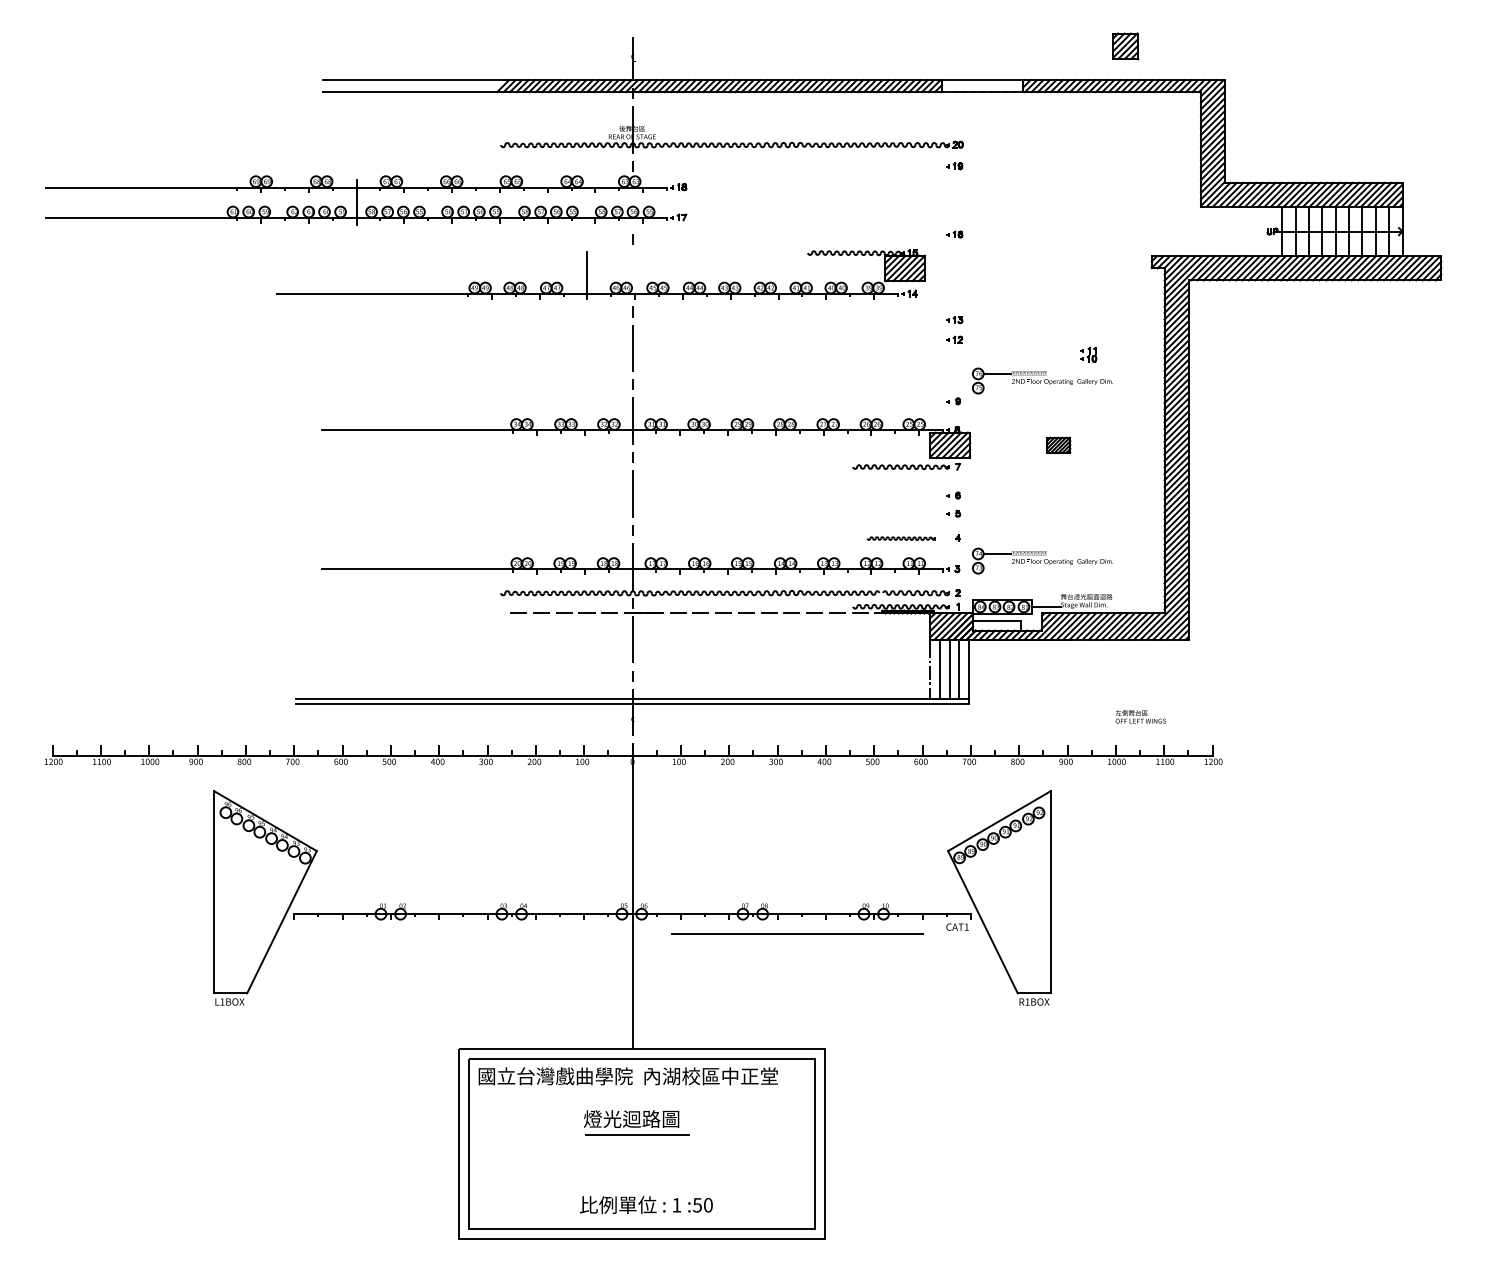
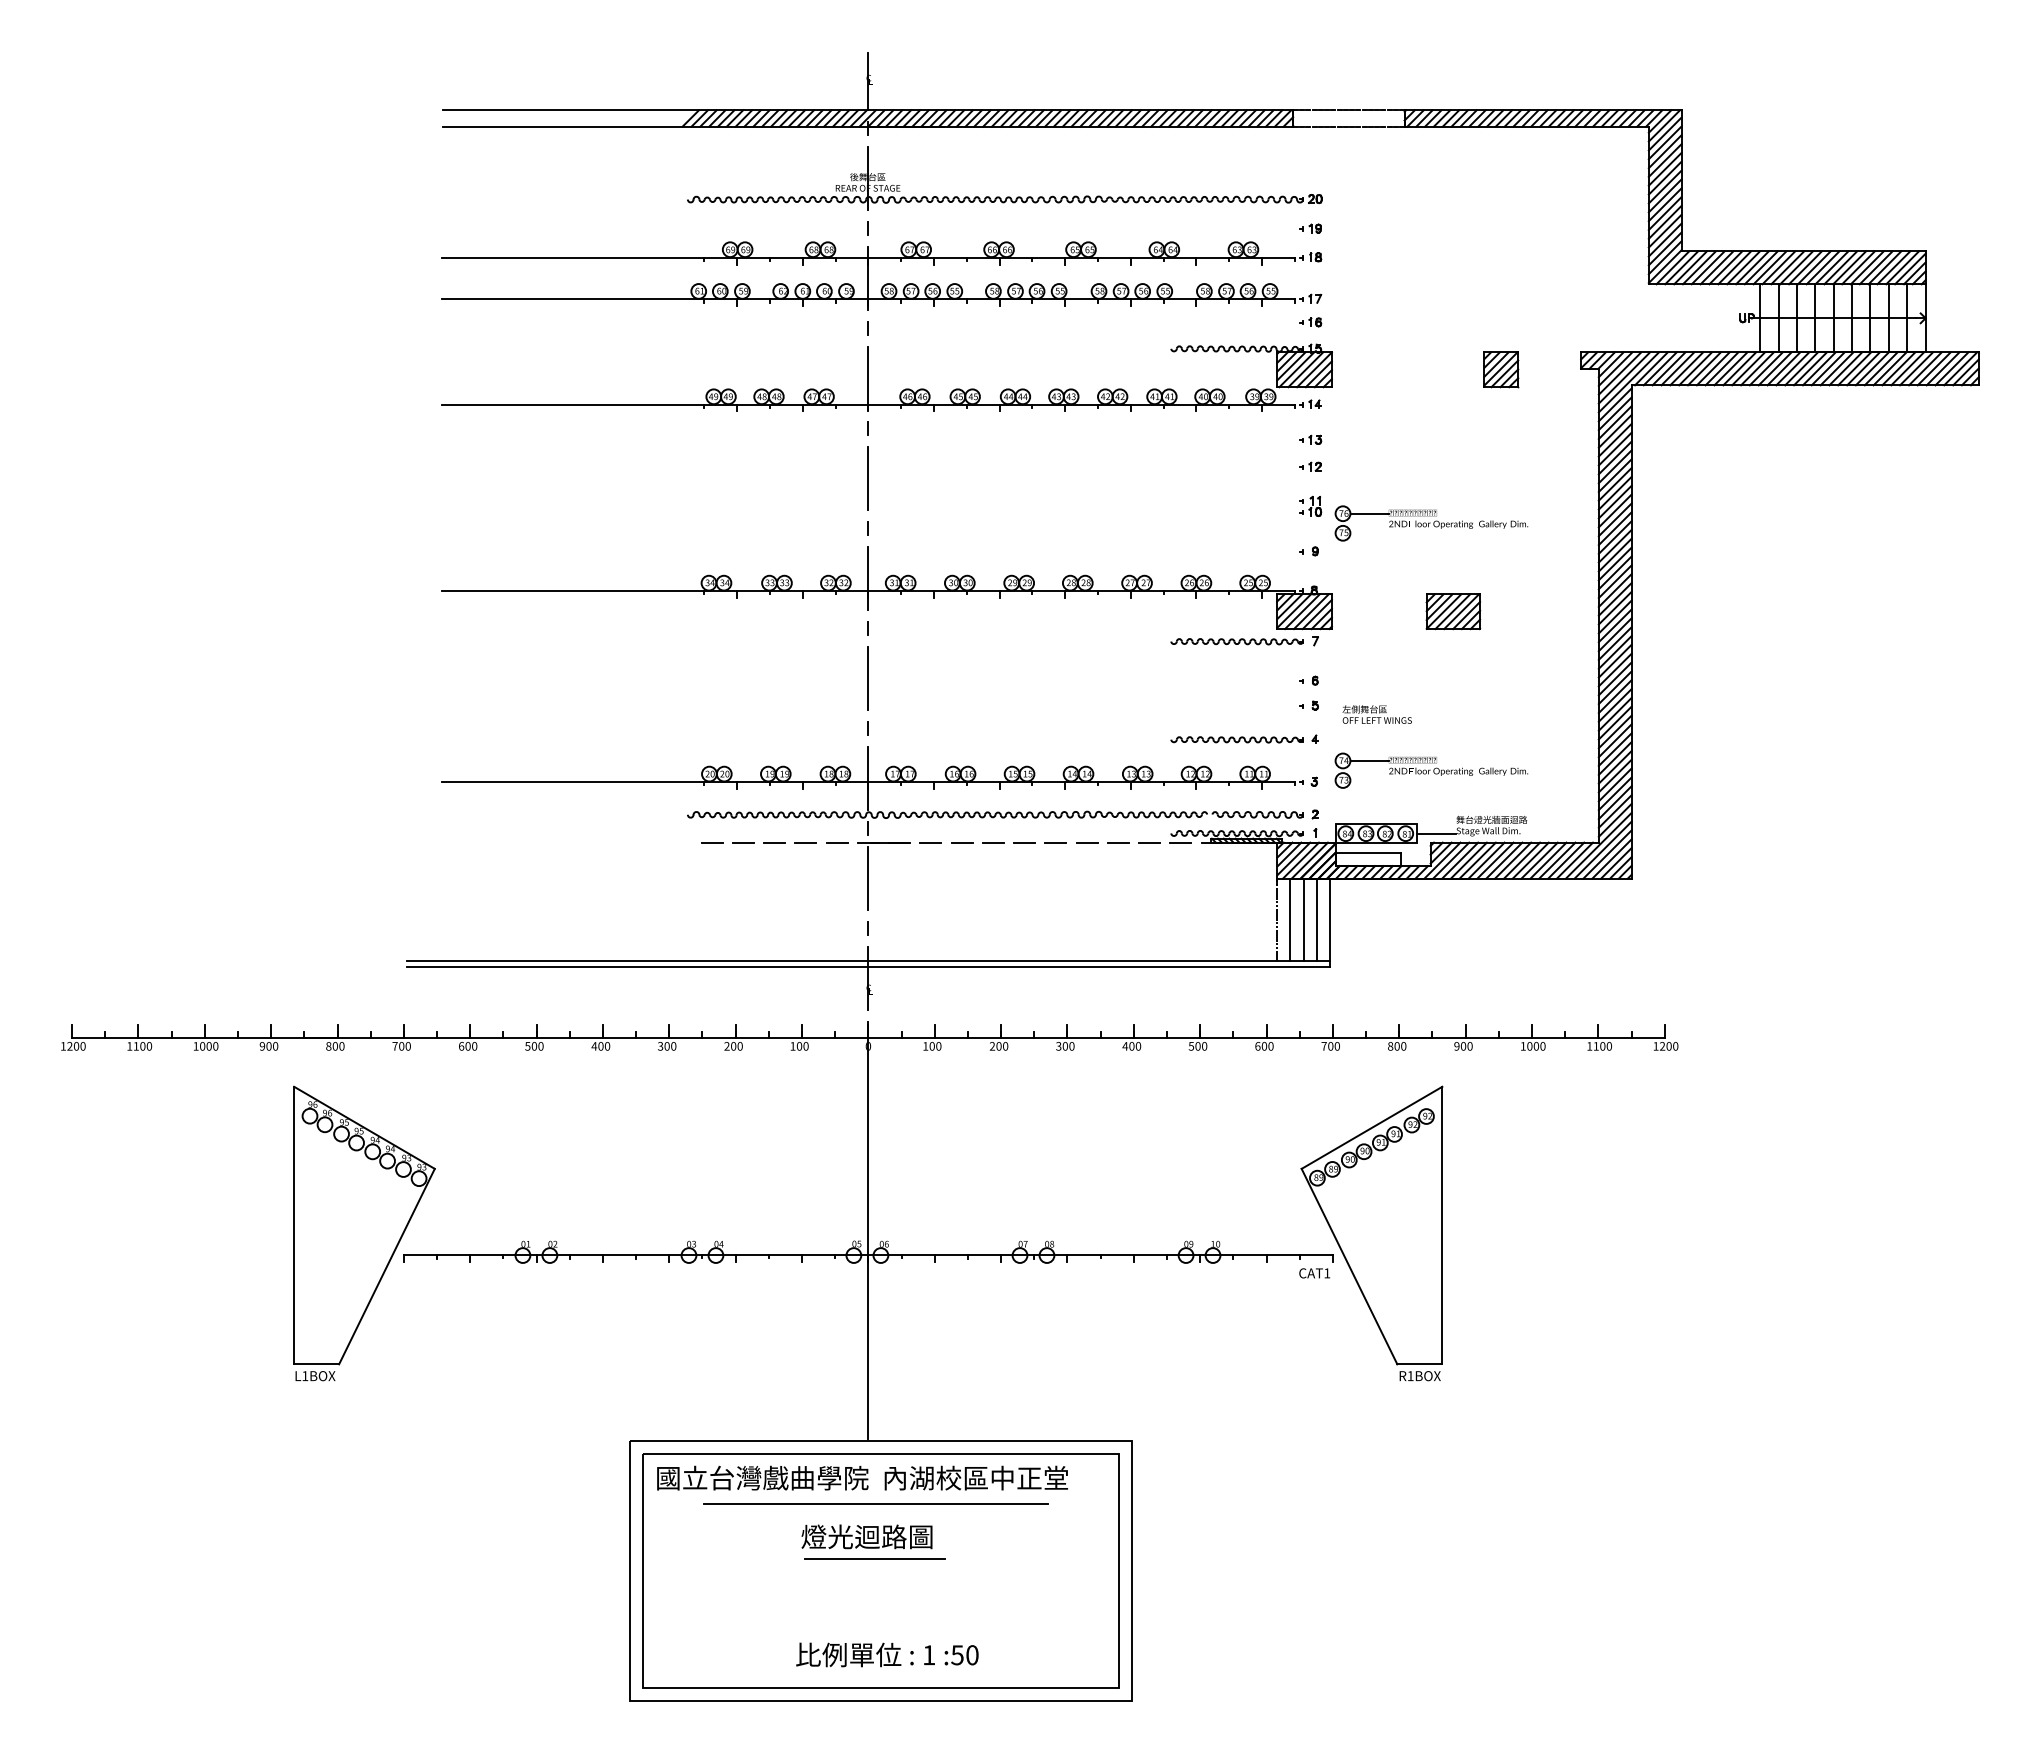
part: (1125, 46) -> (1501, 369), moved
part: (369, 206) -> (886, 283), moved
part: (587, 273) -> (868, 377), moved
part: (1088, 354) -> (1310, 505), moved
part: (1058, 445) -> (1453, 611), size x1.67
part: (900, 538) -> (1236, 739), size x1.43
text: (1140, 716) -> (1376, 714), moved
line: (797, 933) -> (875, 1503), moved

